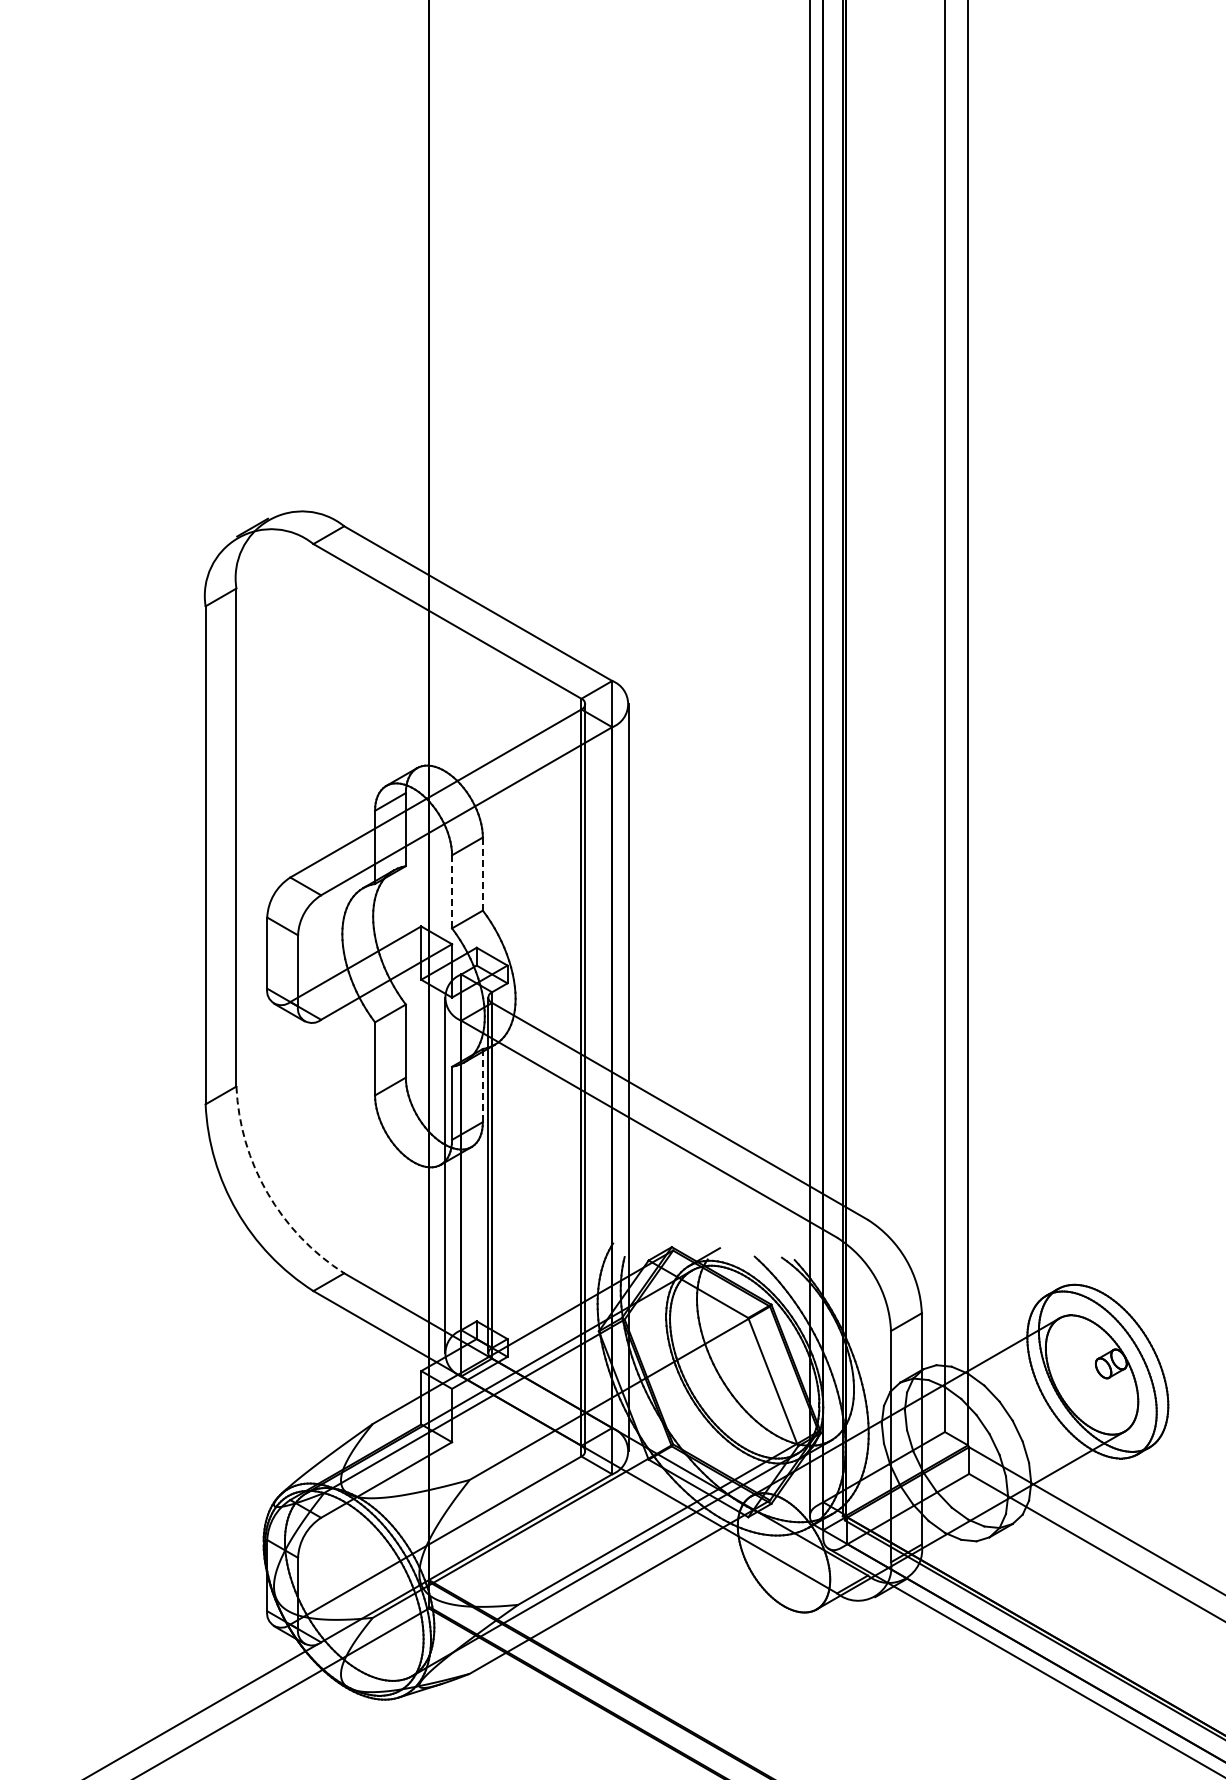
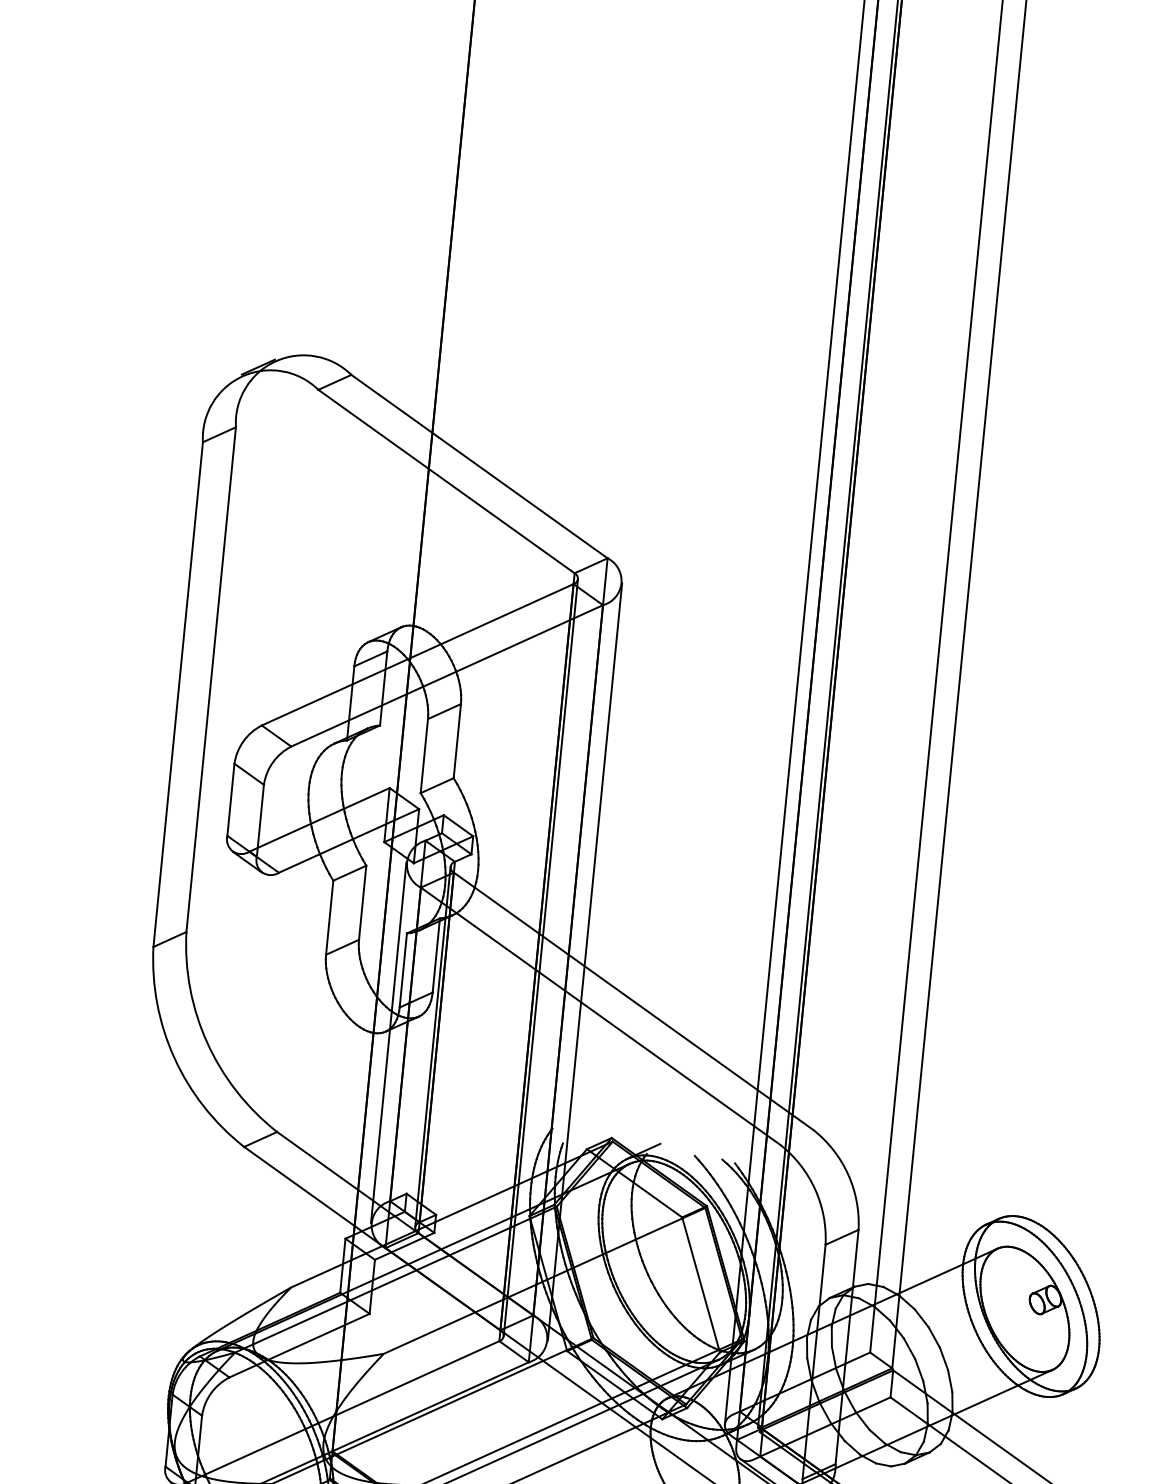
line: (482, 874) -> (456, 741), dashed -> solid
line: (452, 891) -> (424, 755), dashed -> solid
line: (482, 1085) -> (435, 955), dashed -> solid
arc: (267, 1193) -> (207, 1043), dashed -> solid

